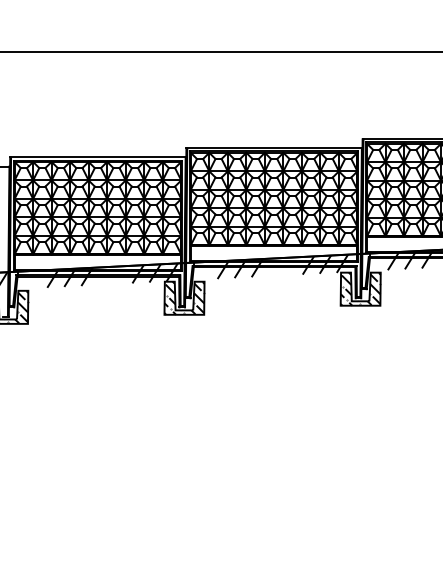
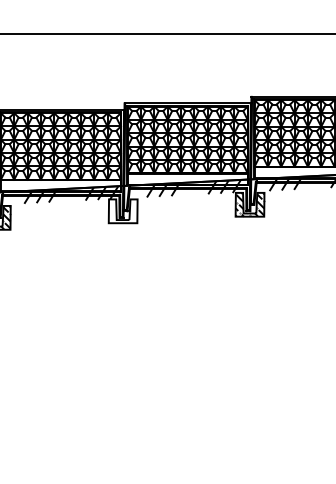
hatch: (183, 298) -> (122, 211), removed

